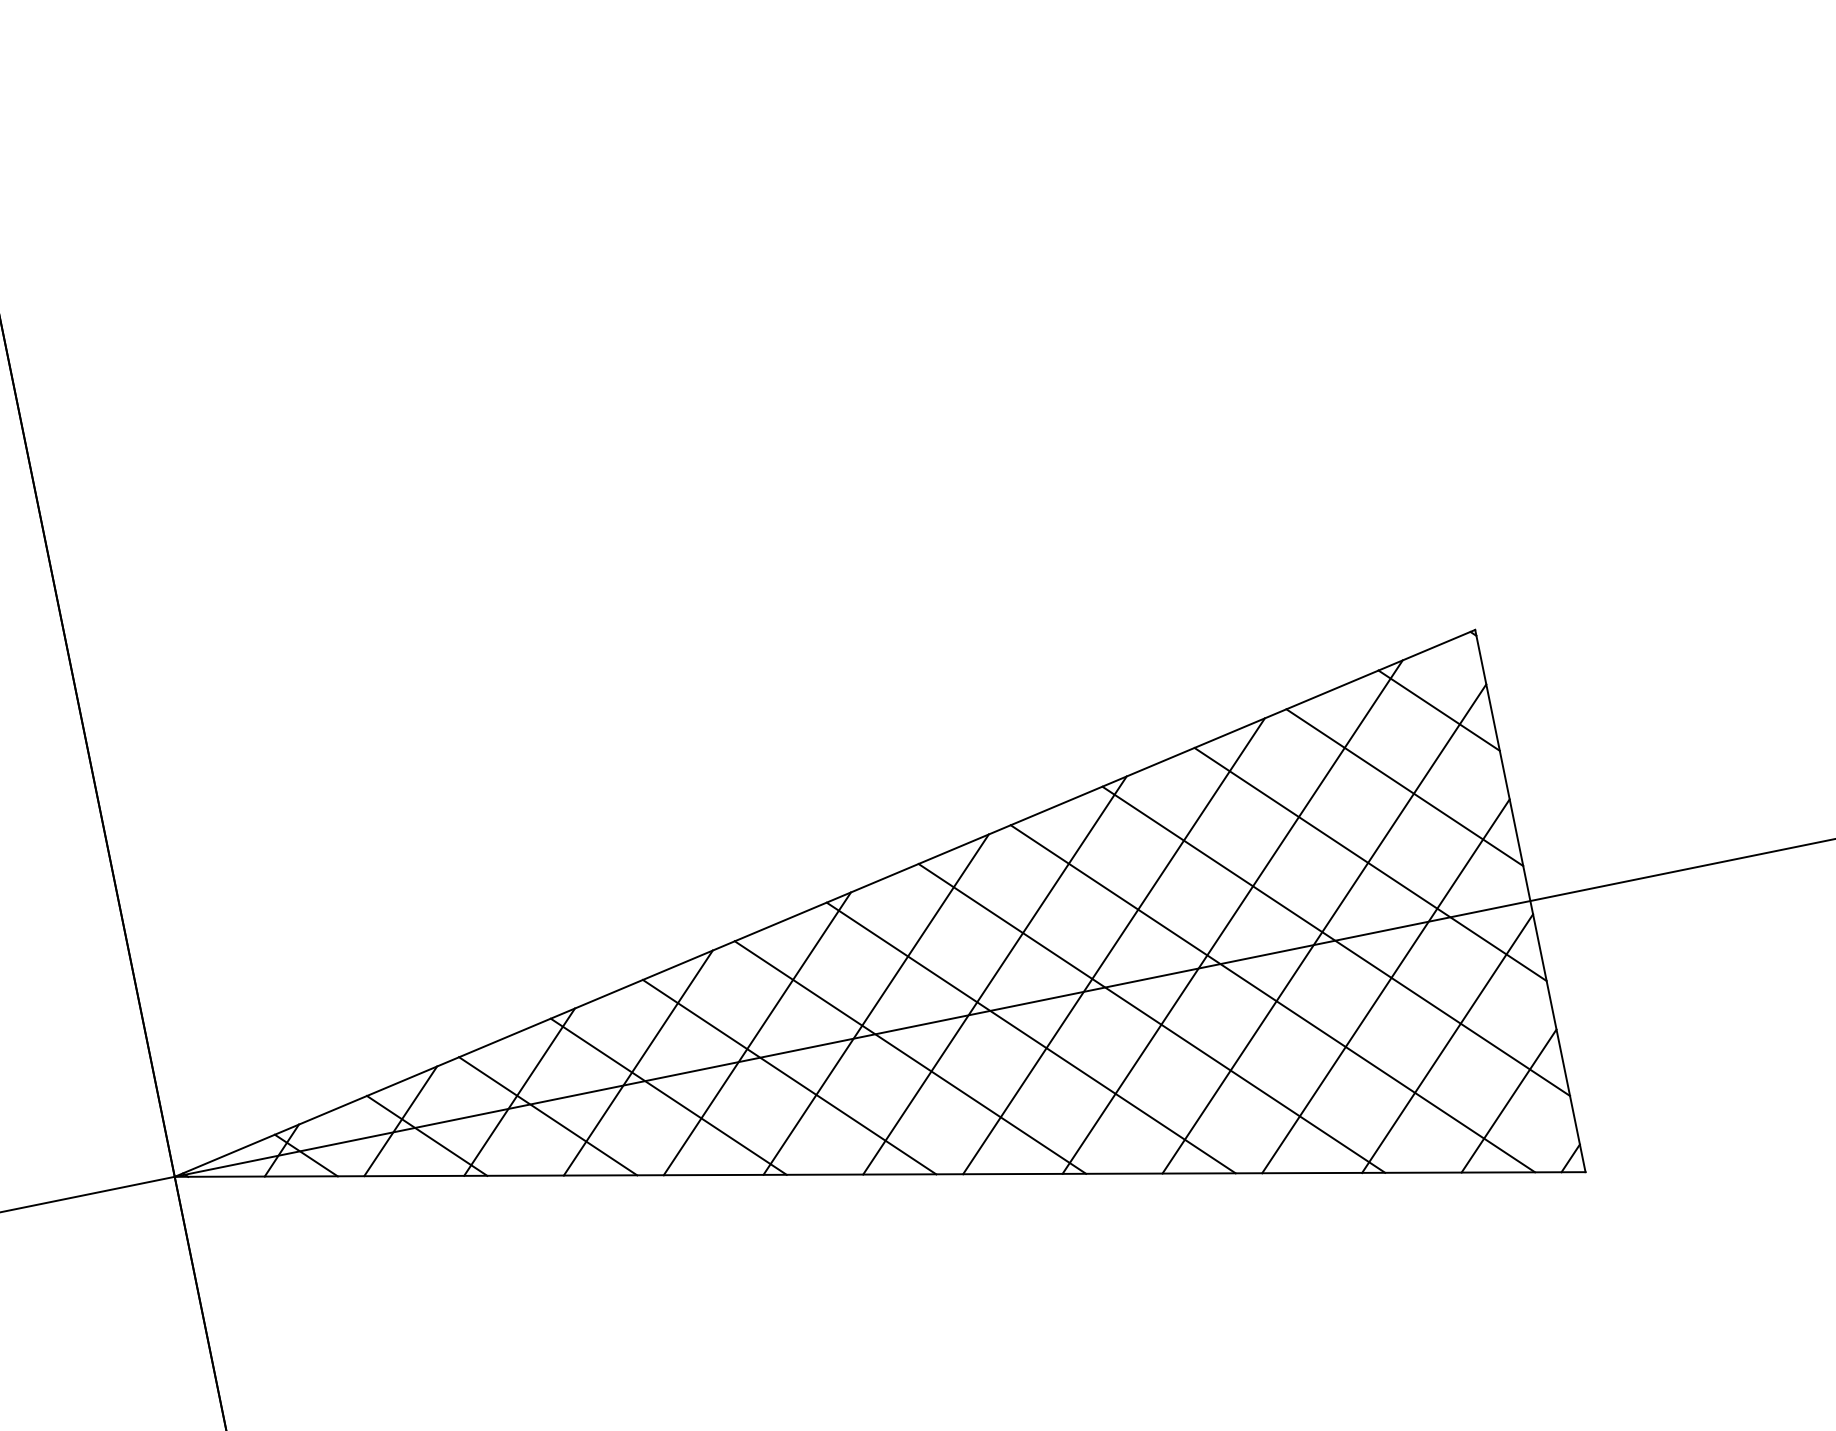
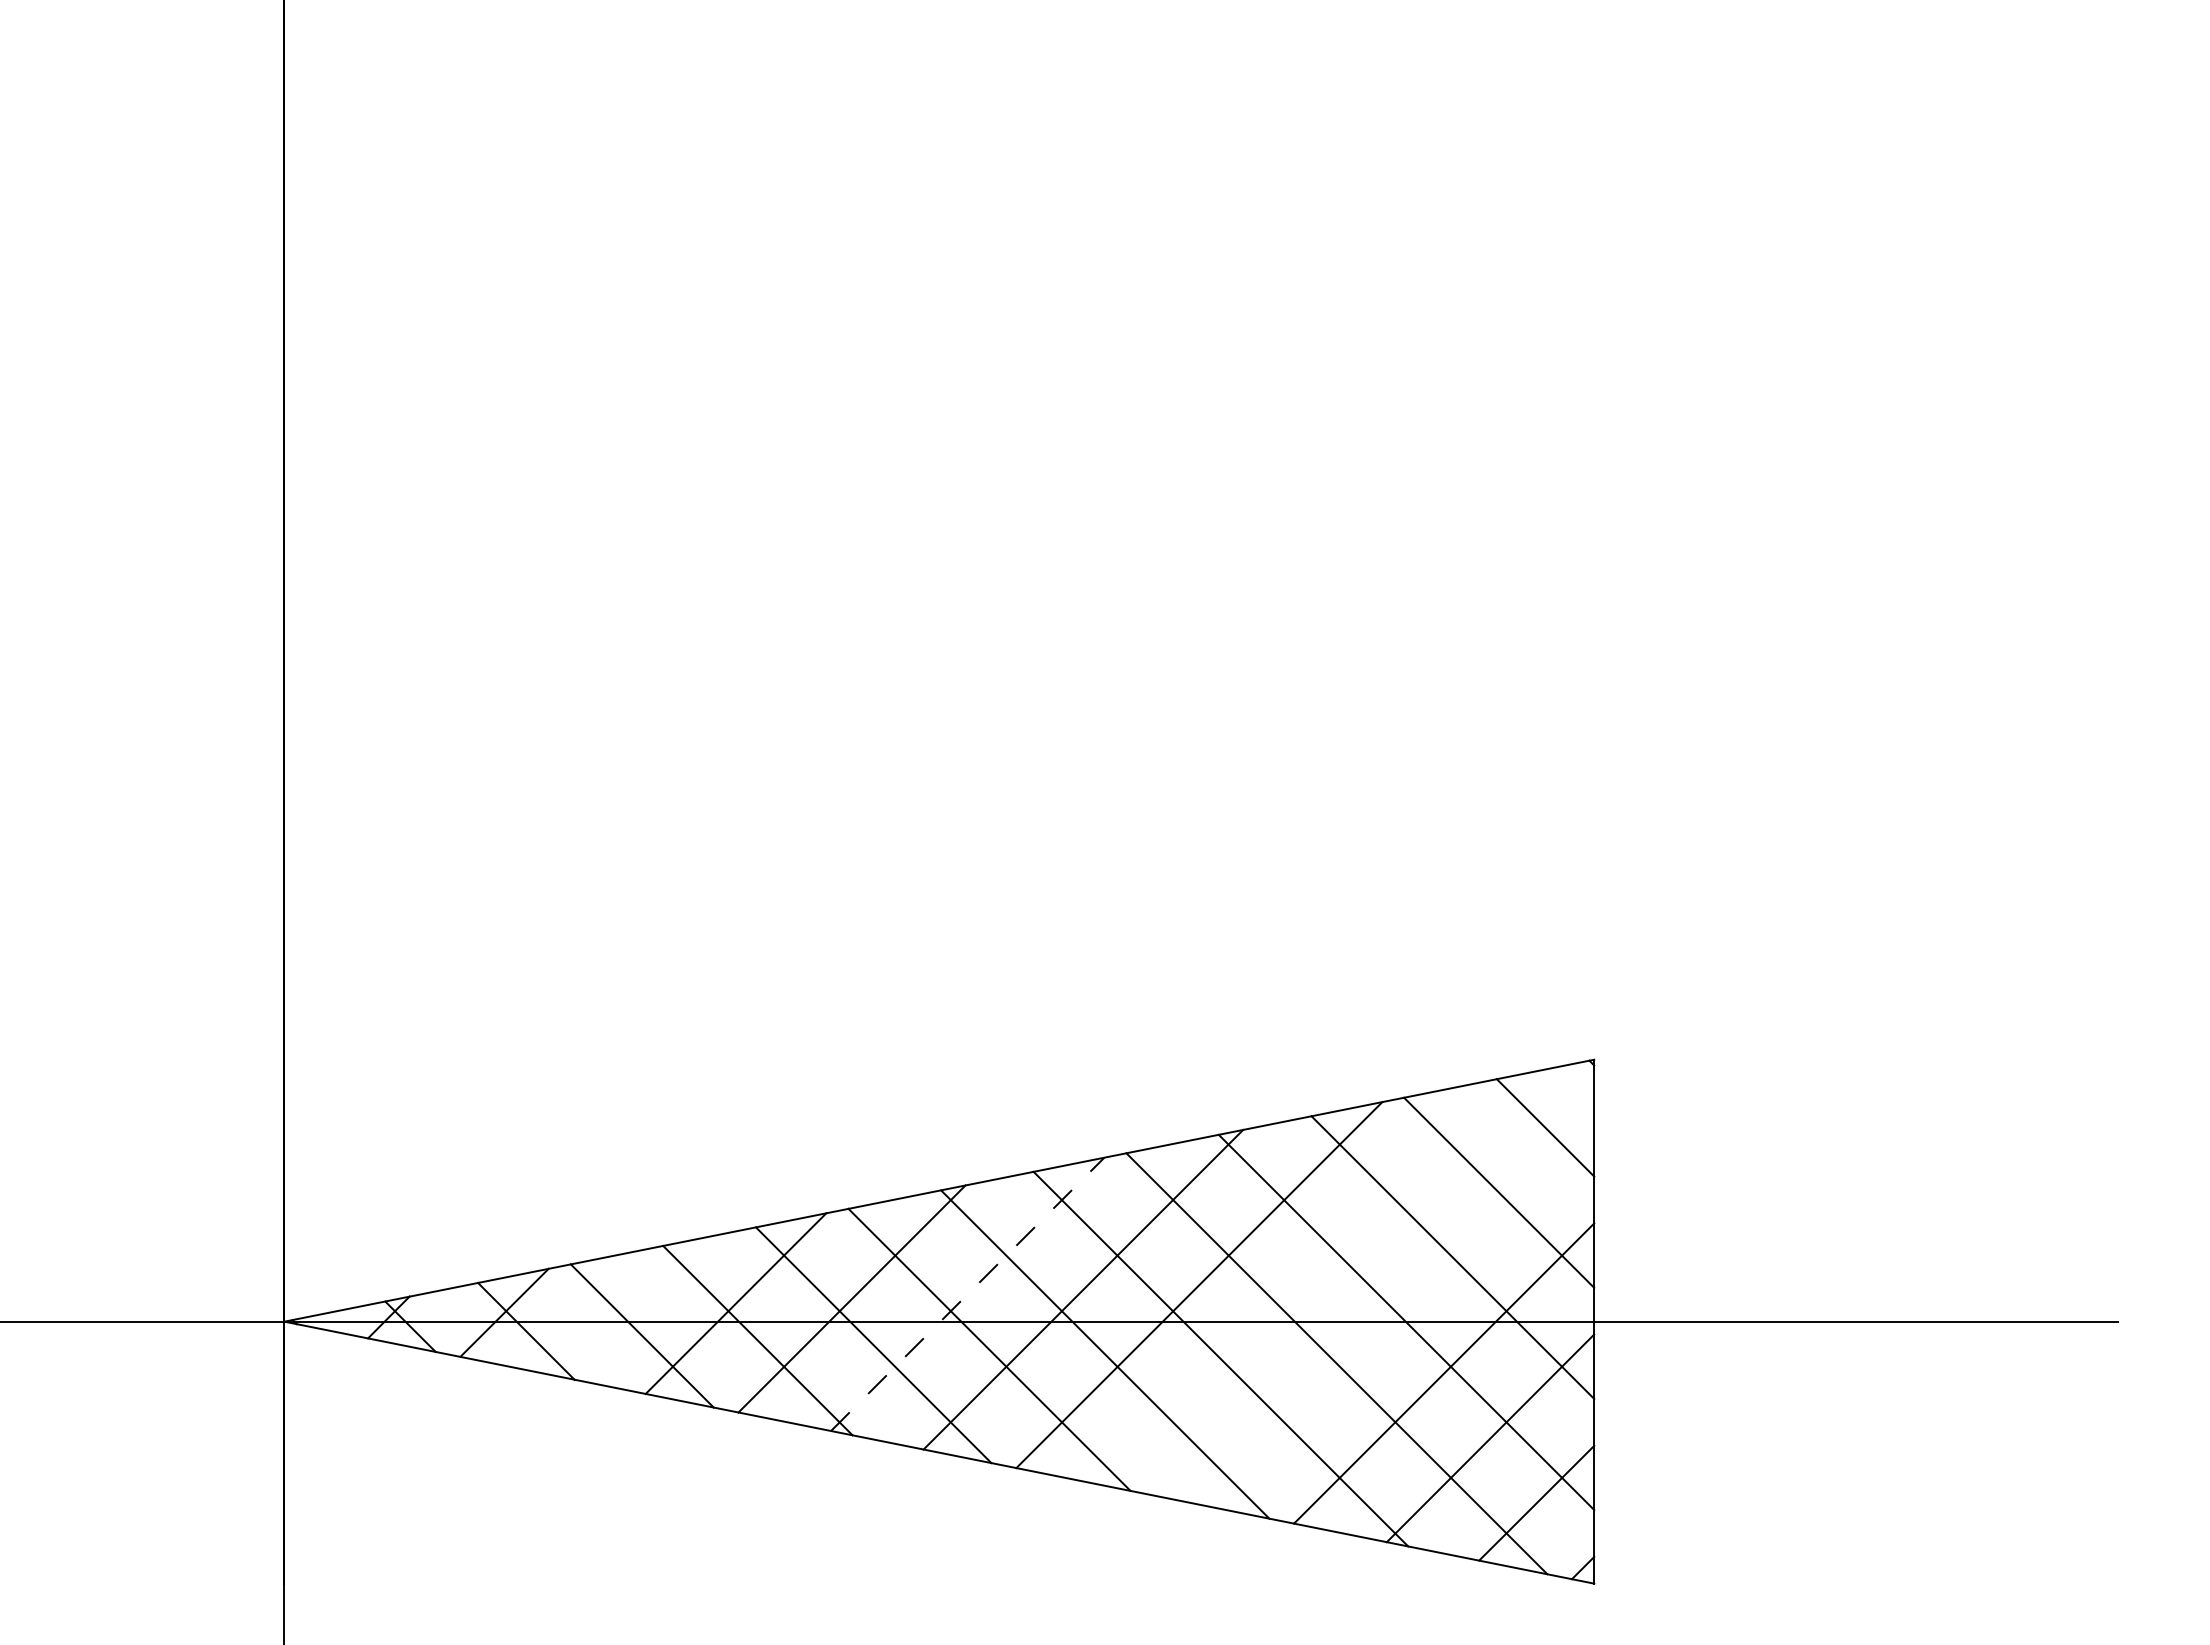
line: (1232, 917) -> (1314, 1280), removed
line: (1323, 928) -> (1397, 1308), removed
line: (876, 1003) -> (968, 1293), solid -> dashed
line: (519, 1092) -> (620, 1308), removed

